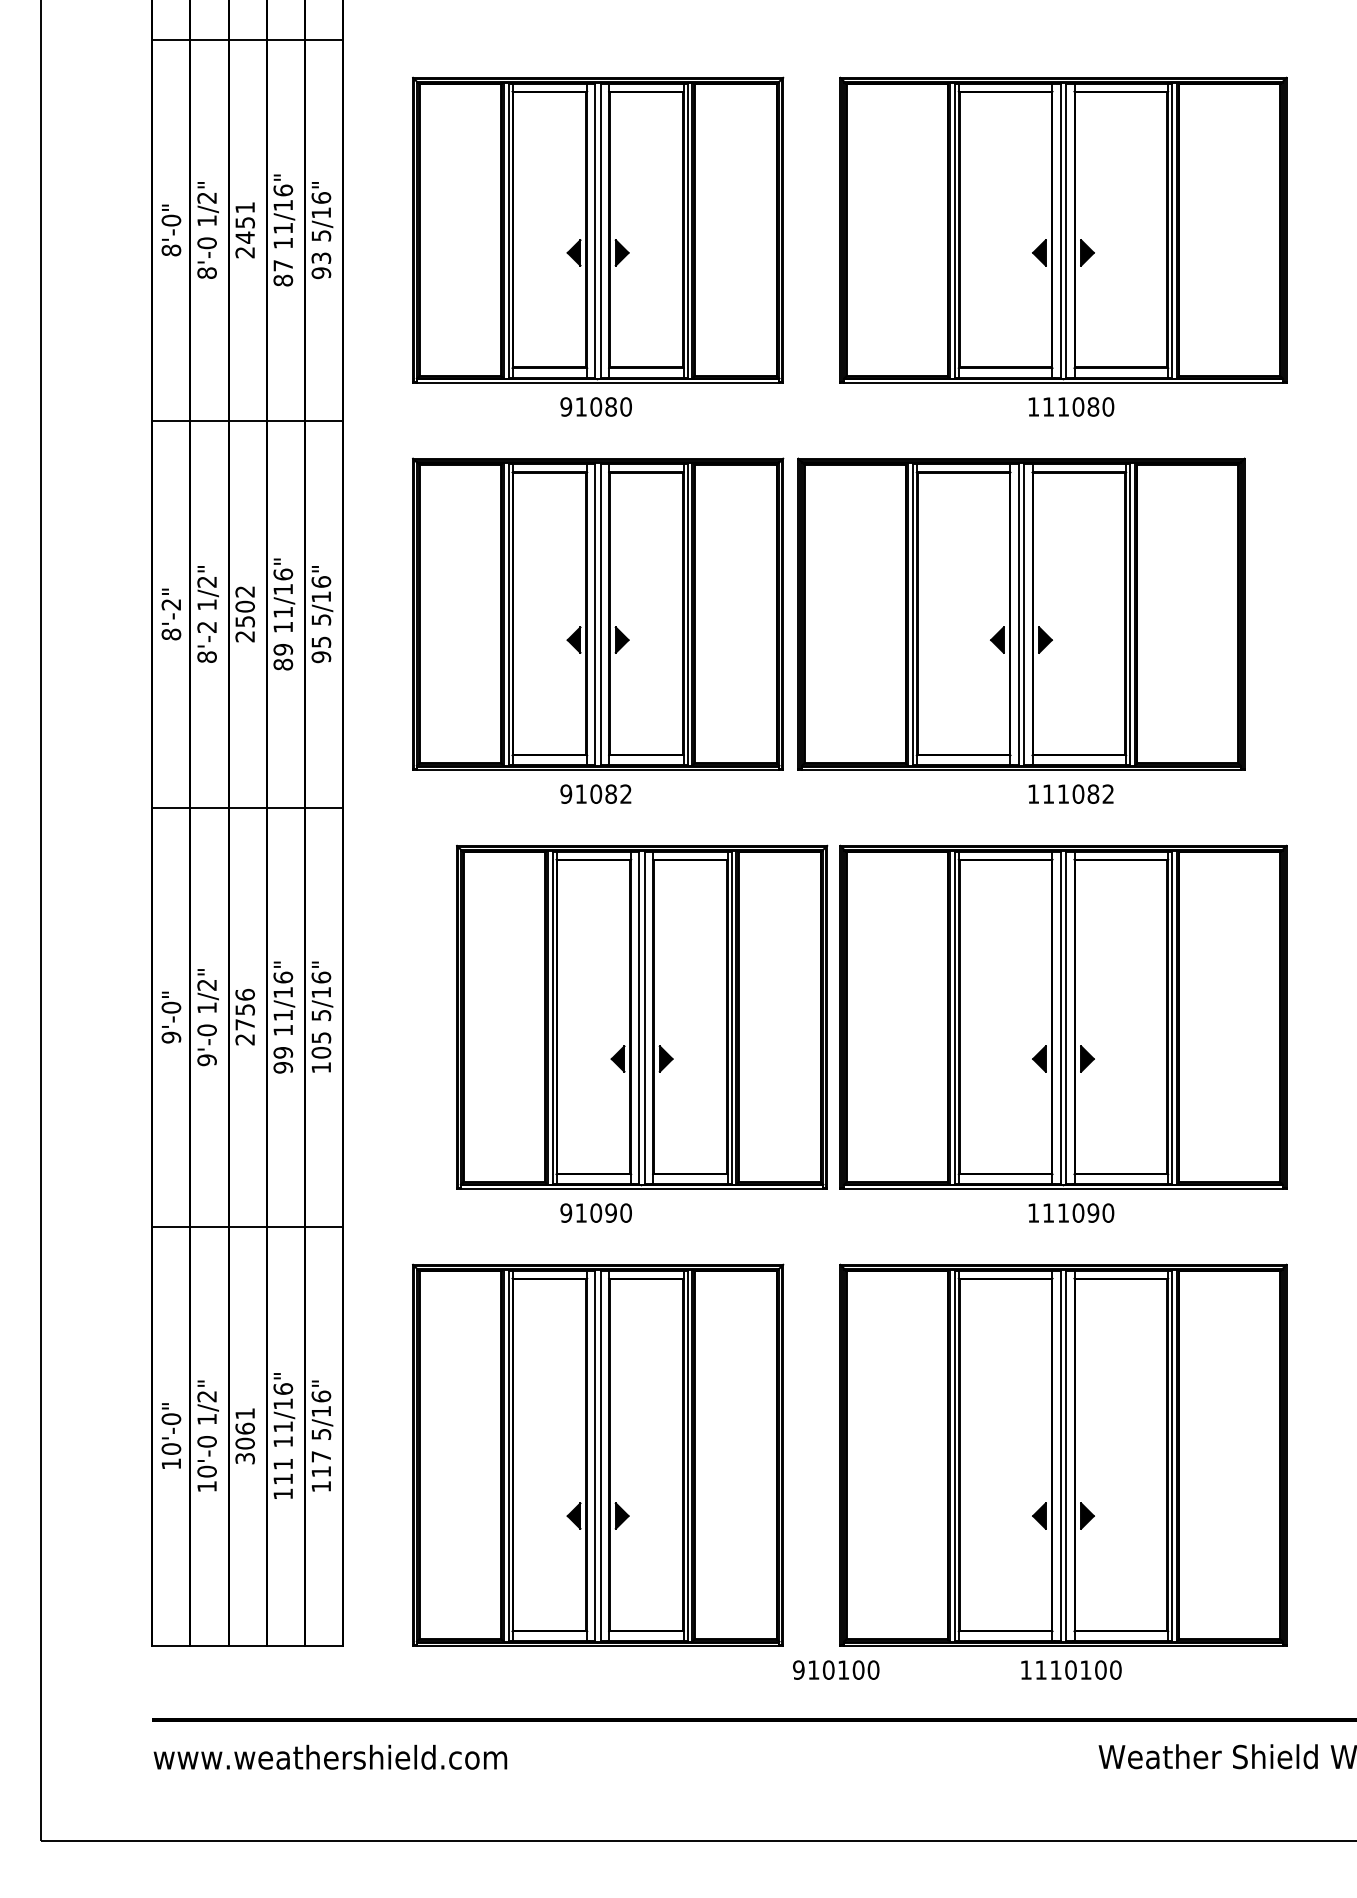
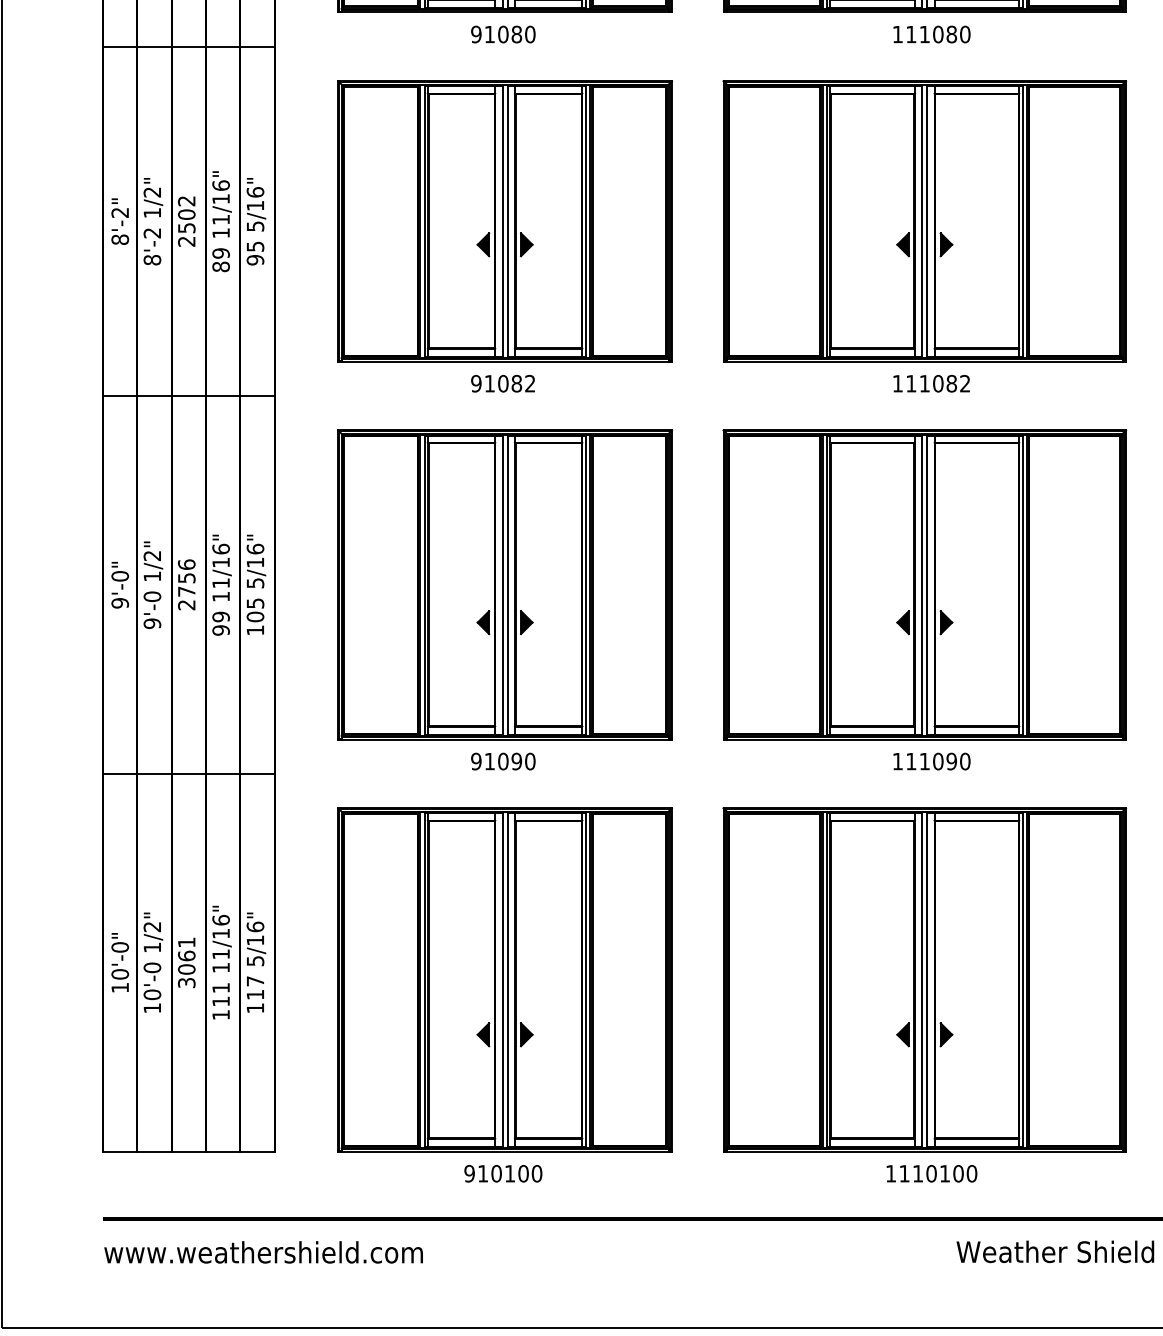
part: (1021, 613) -> (924, 220), moved
part: (642, 1016) -> (505, 584), moved
text: (836, 1669) -> (503, 1173), moved

